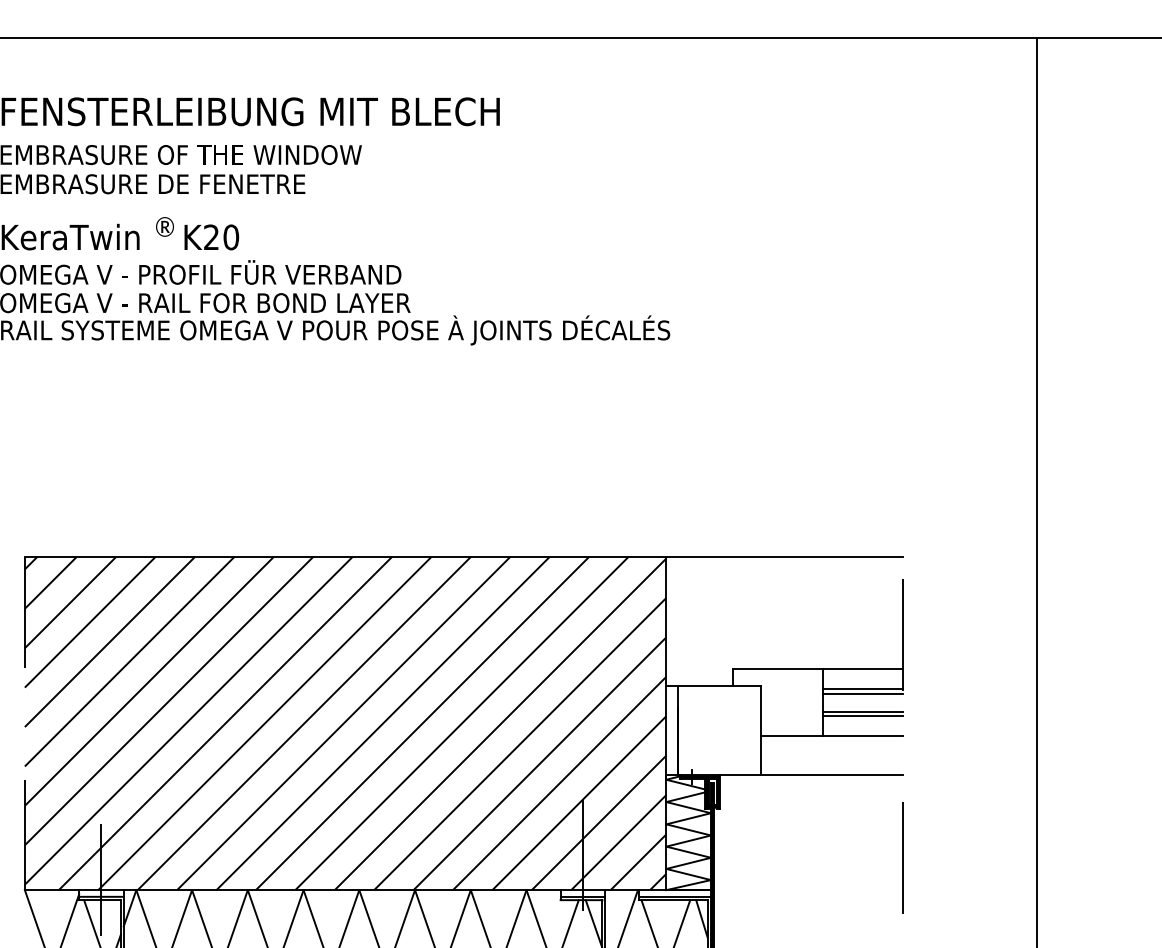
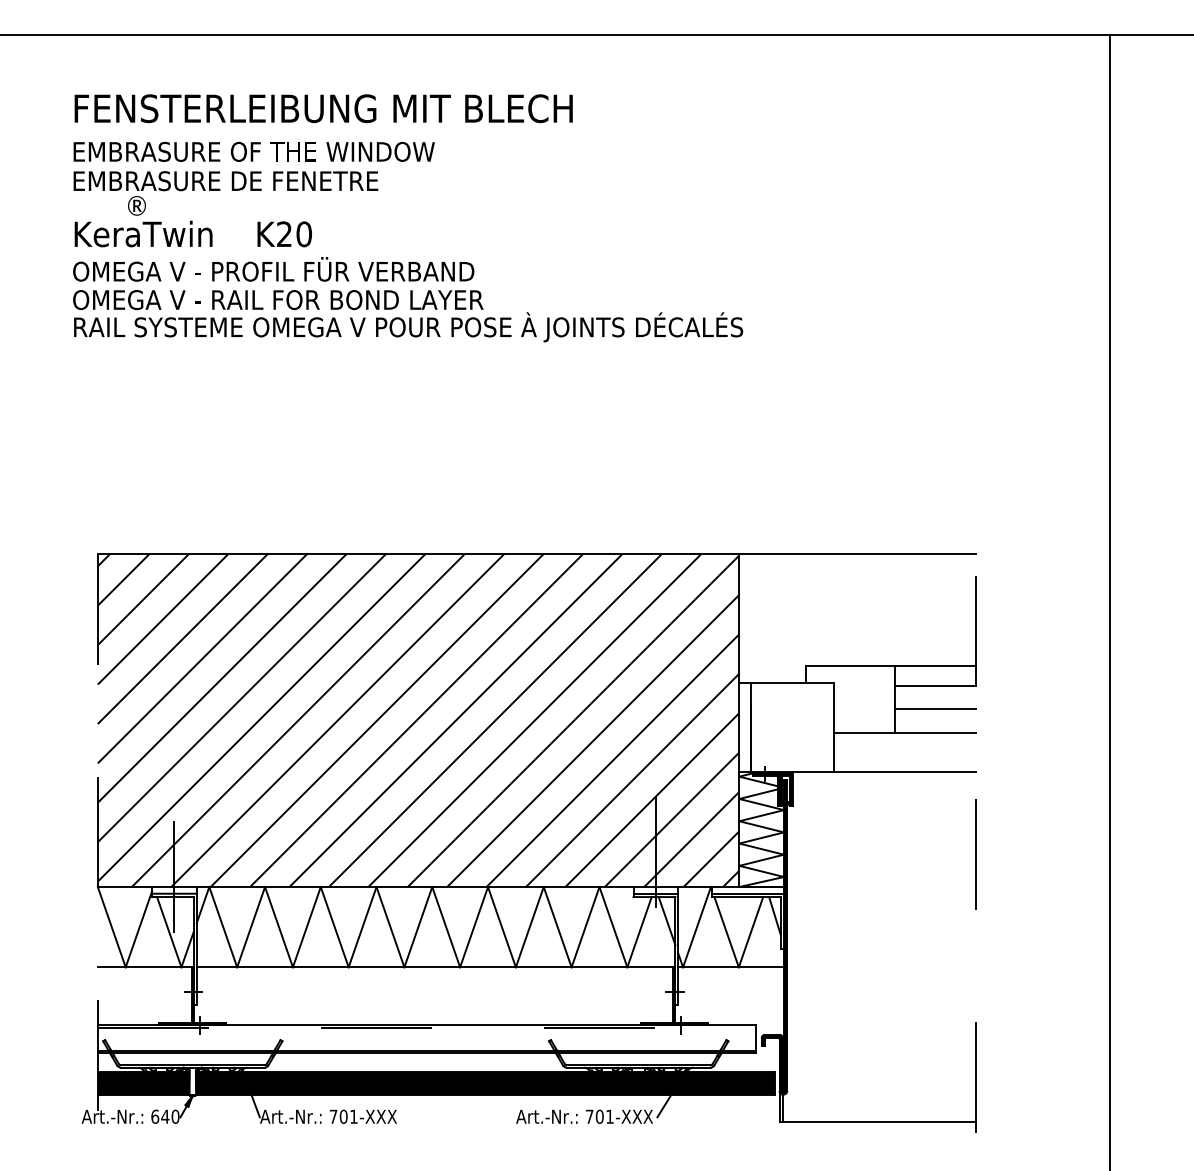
text: (164, 226) -> (136, 205), moved
line: (862, 693) -> (935, 690), removed
line: (862, 716) -> (935, 713), removed

